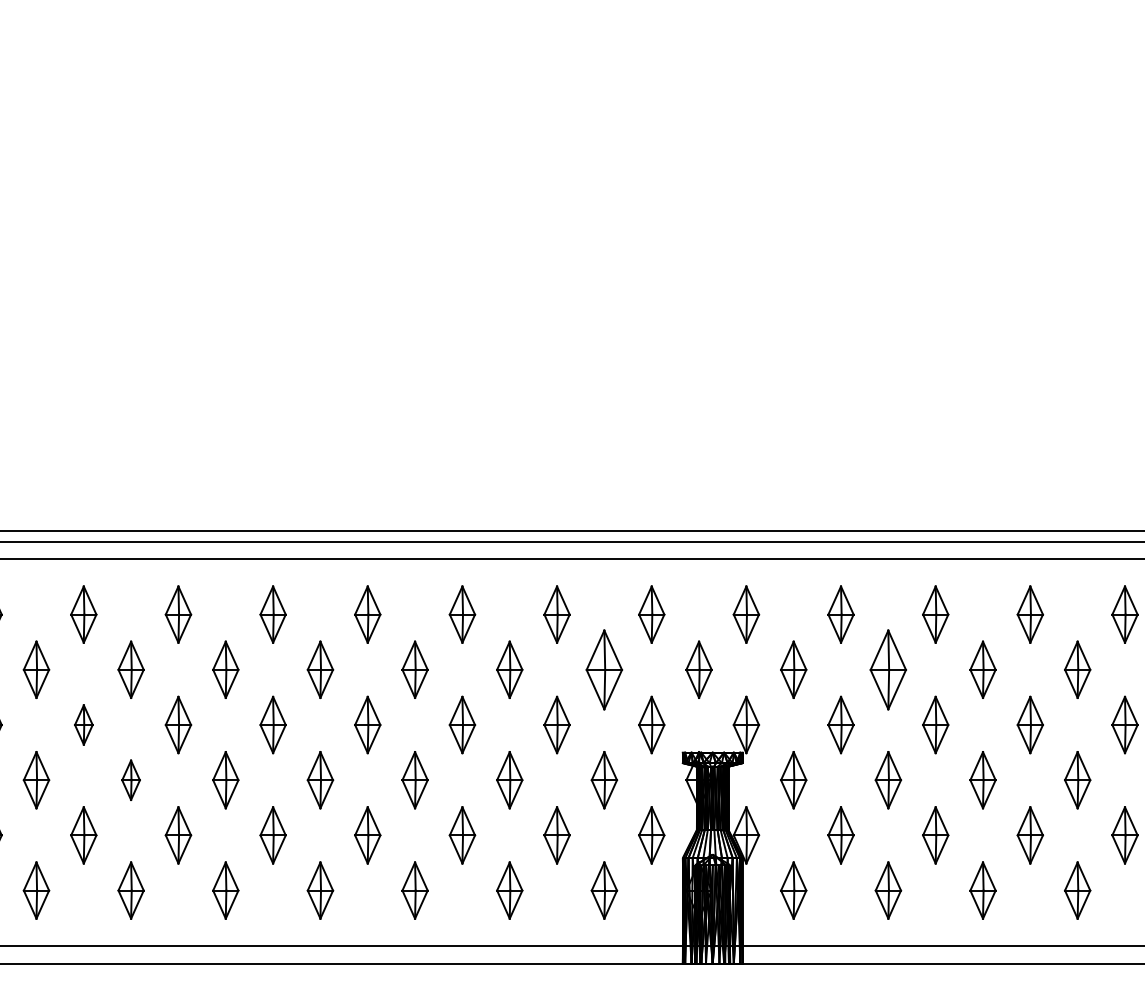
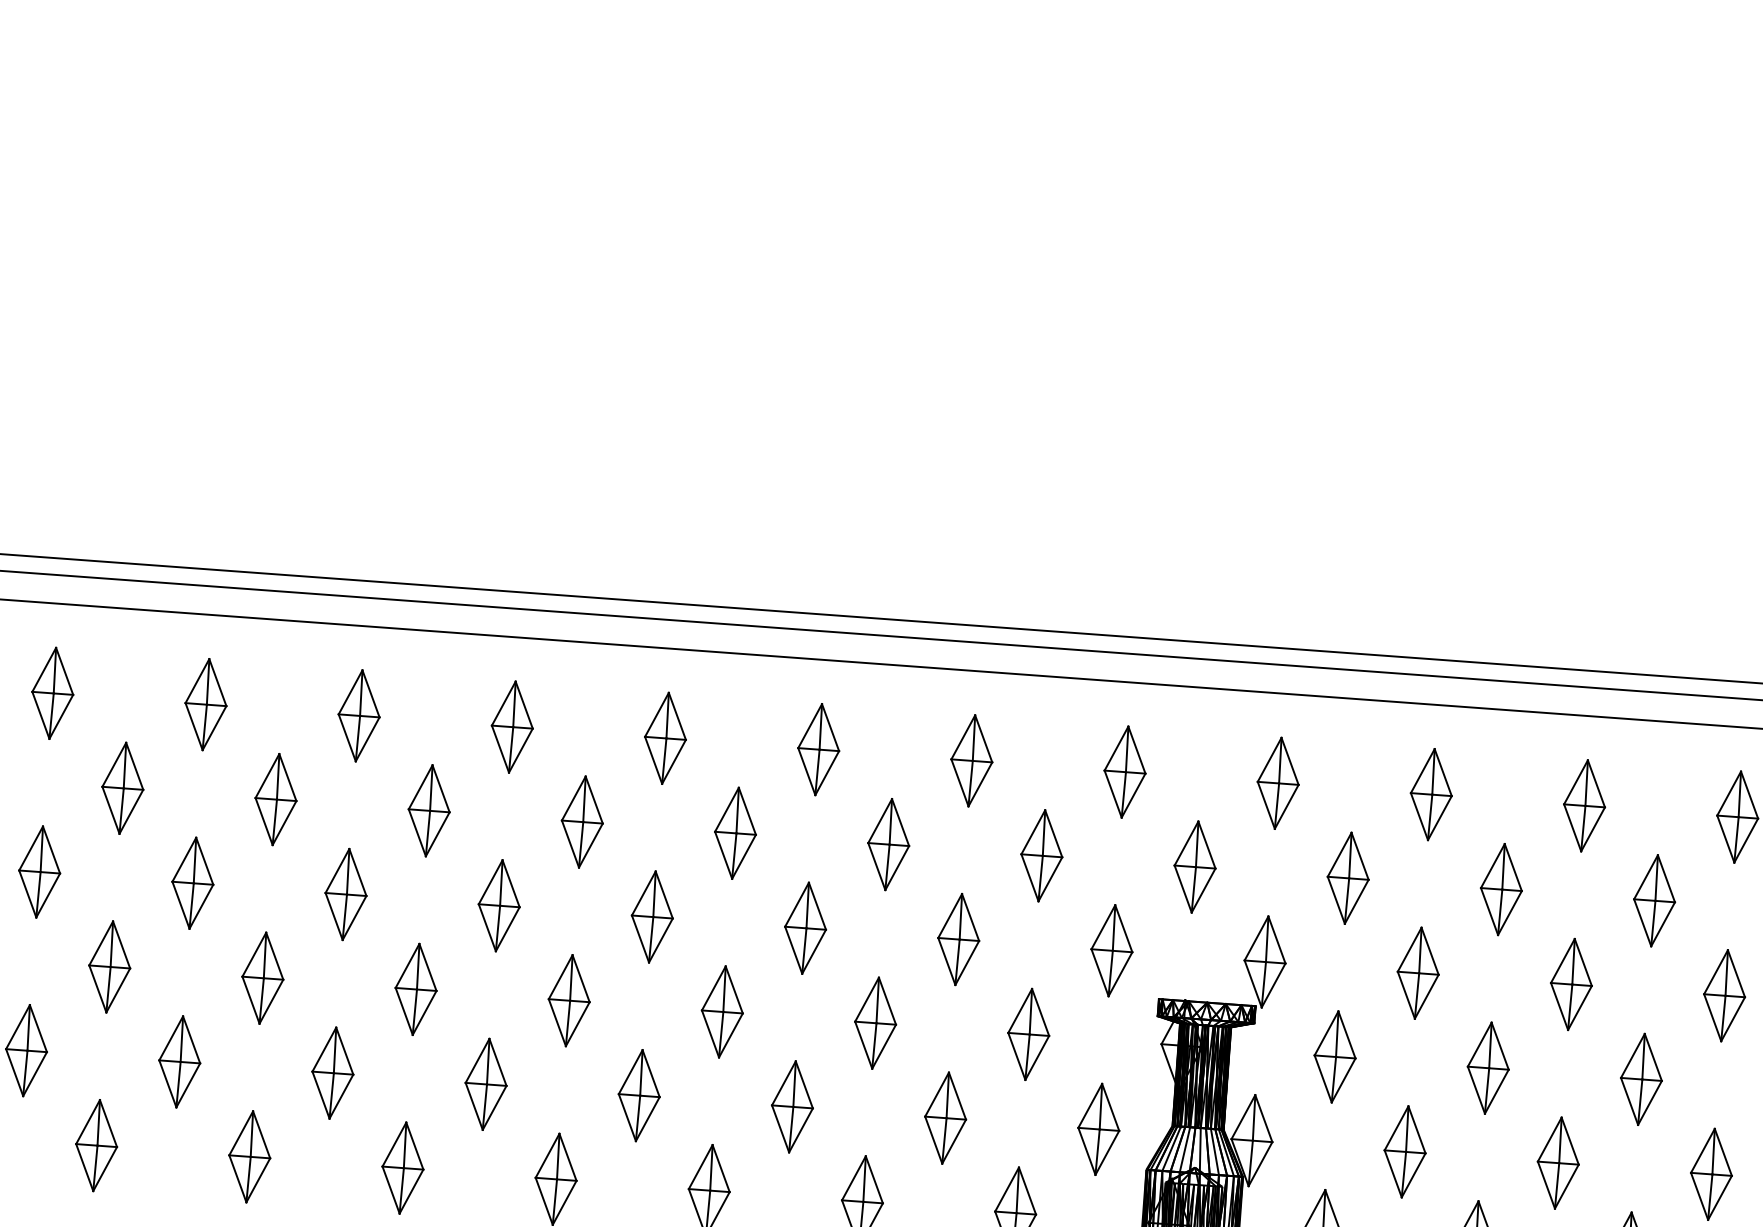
part: (604, 669) -> (1042, 855), size x0.71
part: (888, 669) -> (1501, 889), size x0.71
part: (83, 724) -> (192, 882), size x1.43
part: (130, 780) -> (261, 978), size x1.43

